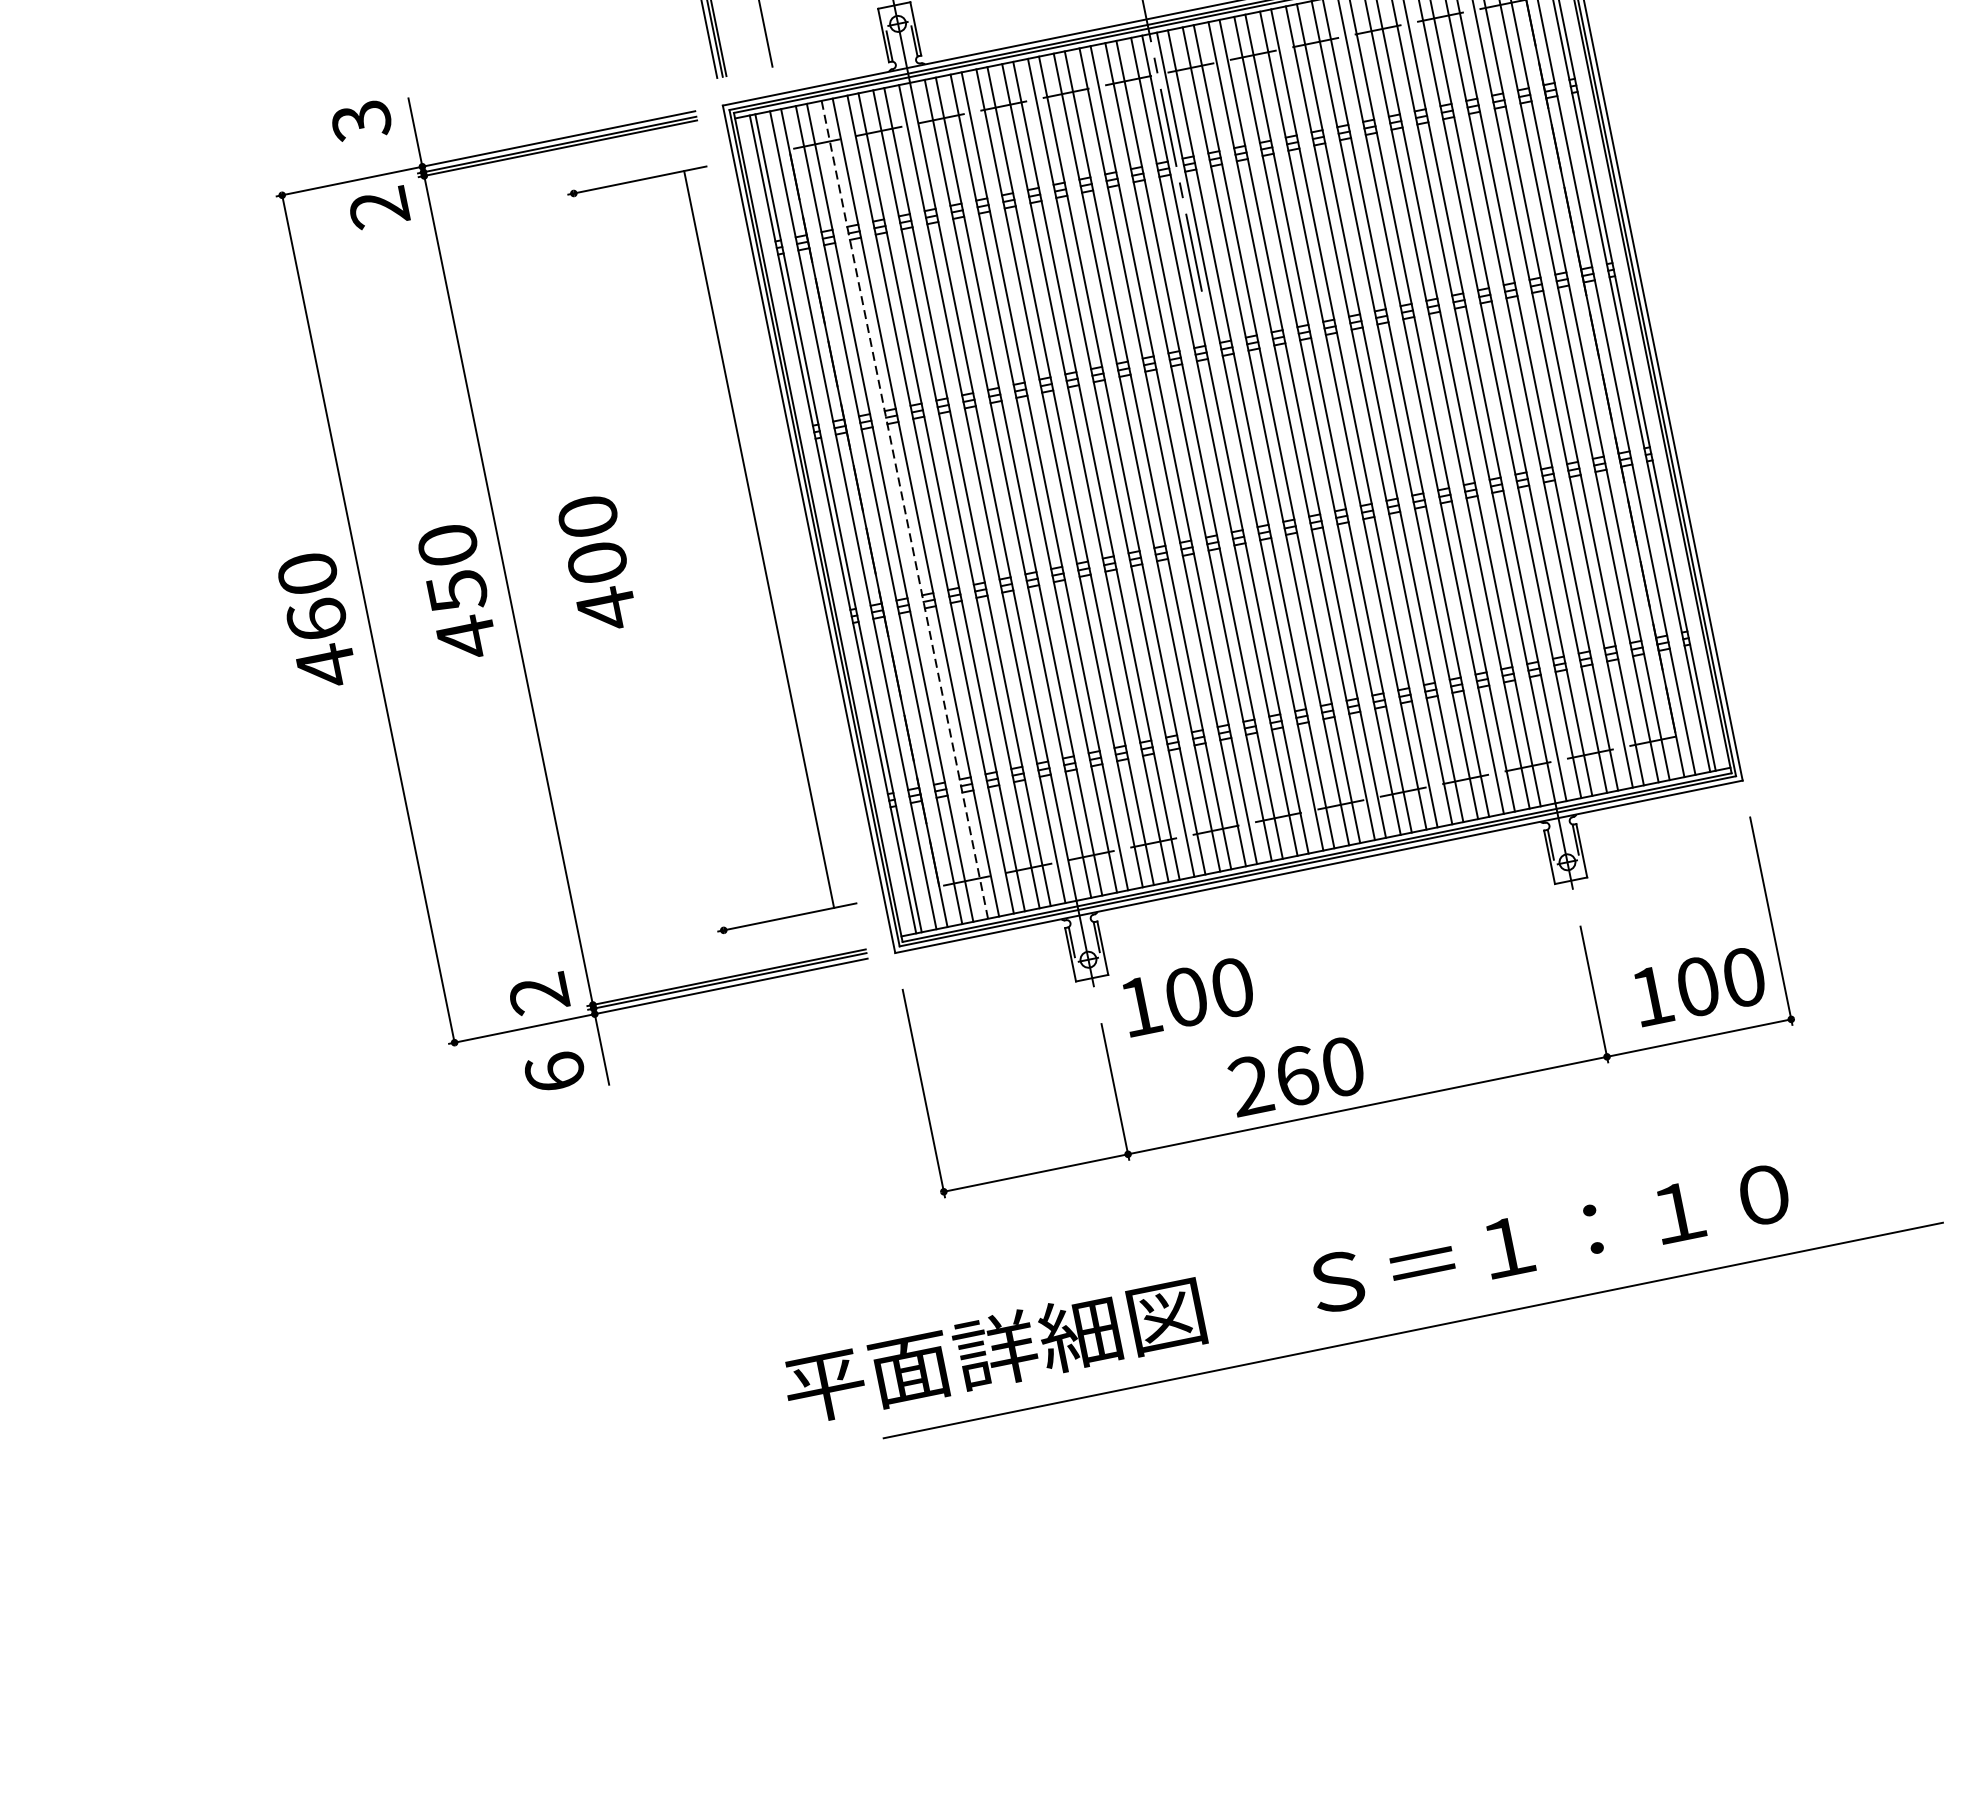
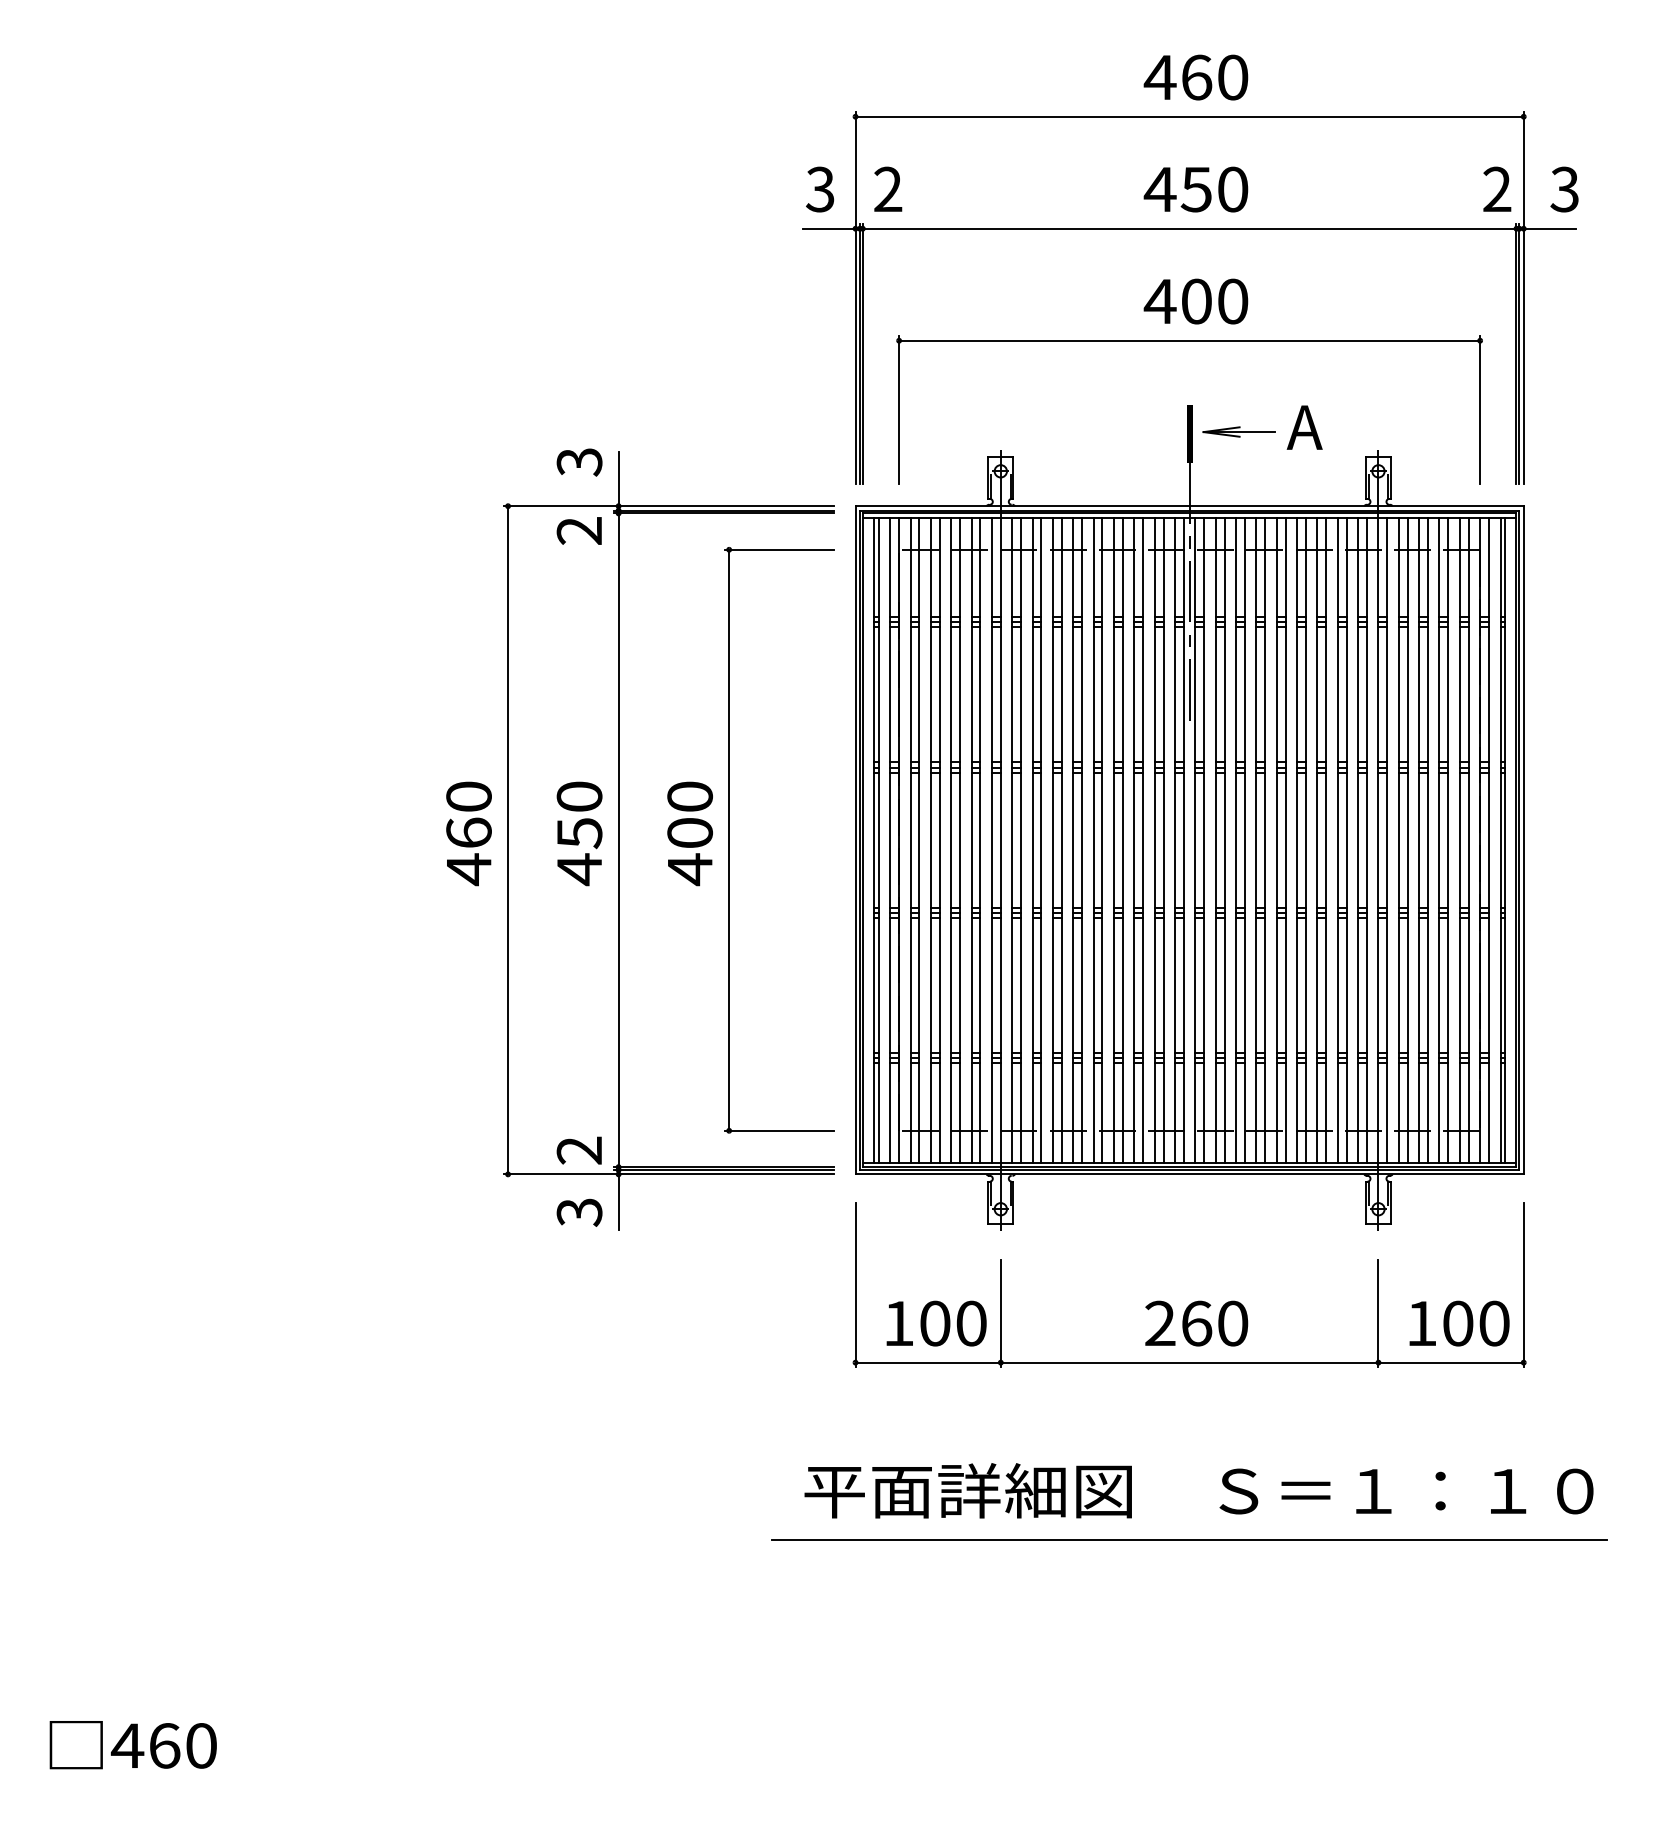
line: (905, 509) -> (931, 840), dashed -> solid
line: (759, 538) -> (729, 839), moved
text: (1188, 996) -> (936, 1323), moved
text: (555, 1072) -> (579, 1212), 6 -> 3
text: (1296, 1076) -> (1196, 1323), moved
text: (1286, 1290) -> (1198, 1490), moved

